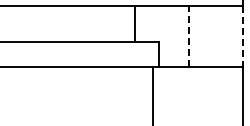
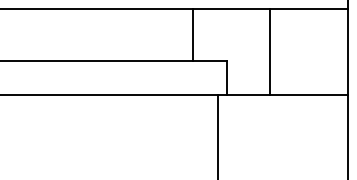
line: (189, 35) -> (270, 50), dashed -> solid
line: (243, 36) -> (347, 52), dashed -> solid

